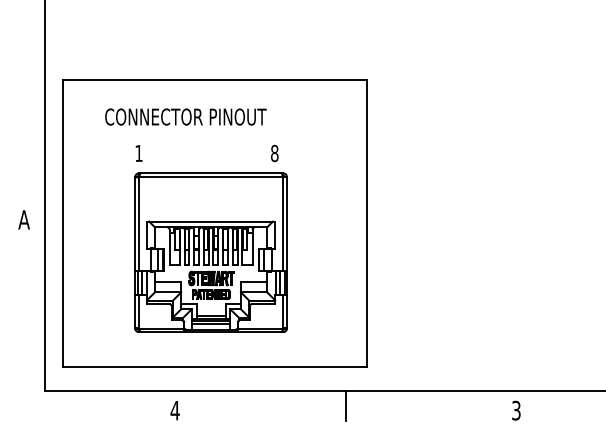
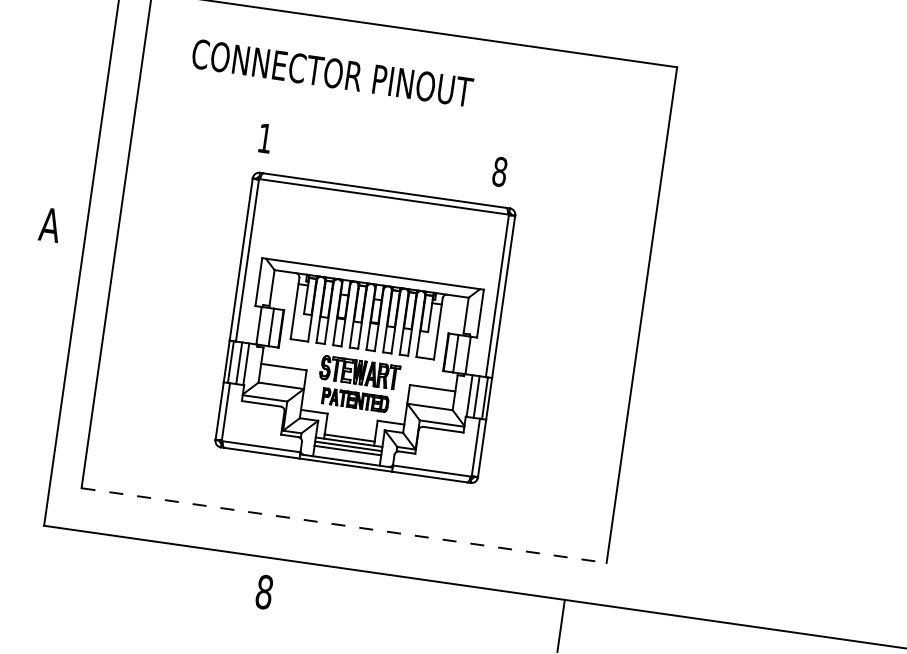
text: (185, 116) -> (331, 72), moved
line: (214, 366) -> (343, 525), solid -> dashed
text: (174, 410) -> (263, 591), 4 -> 8

